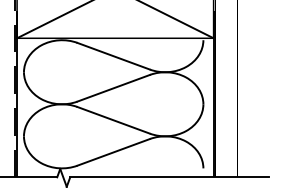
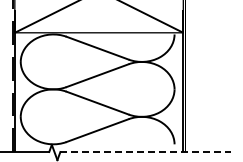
line: (169, 177) -> (145, 152), solid -> dashed

